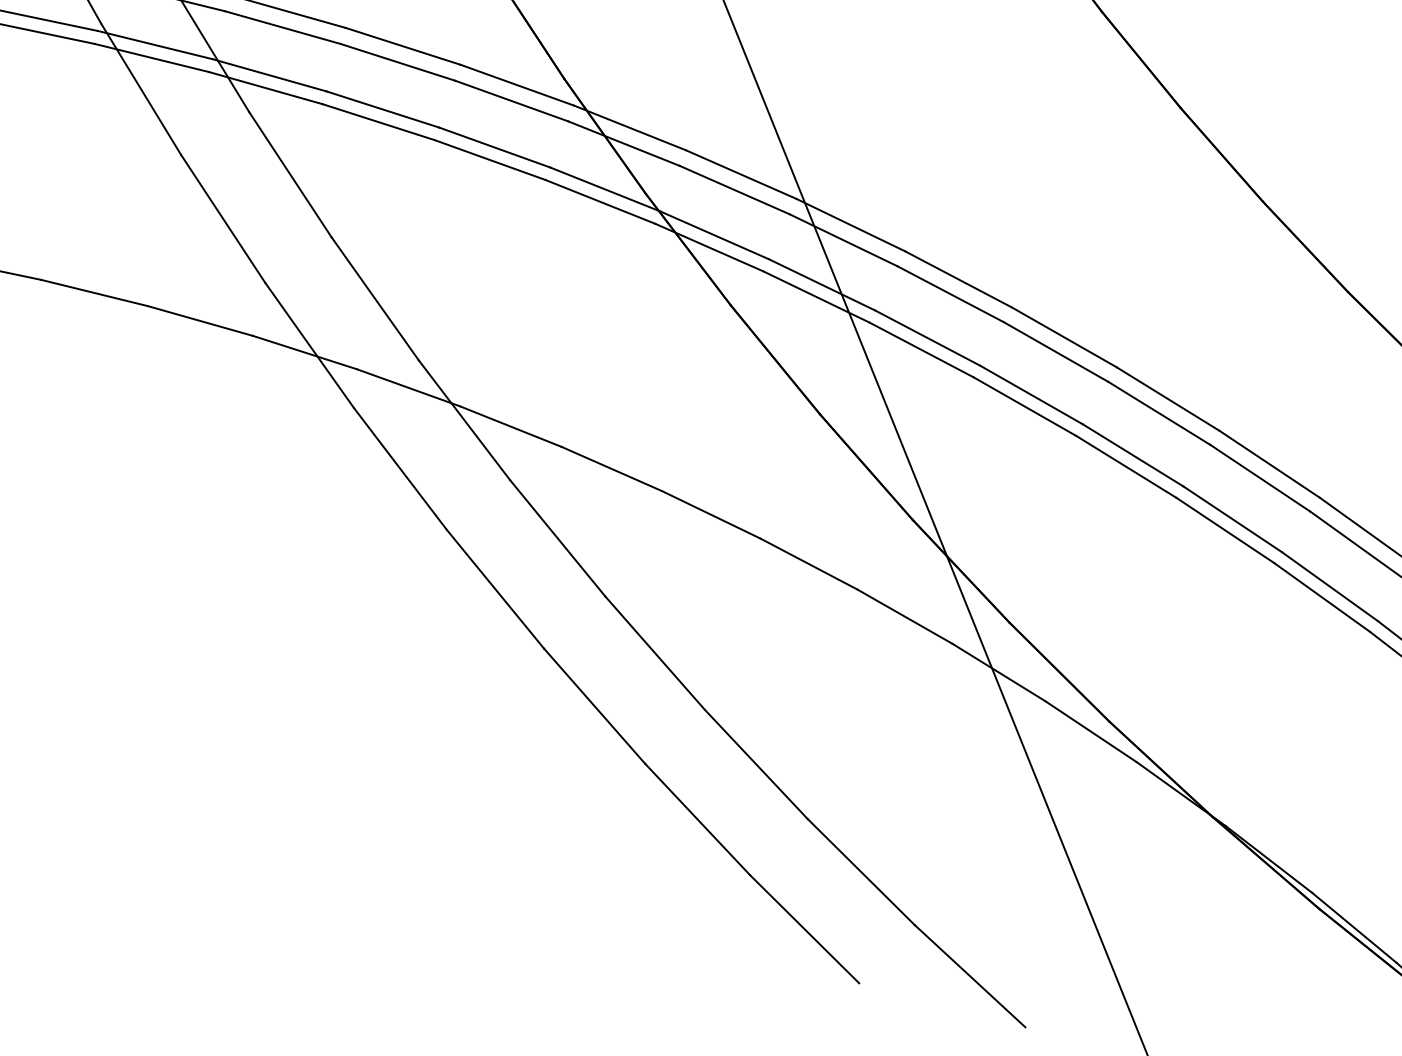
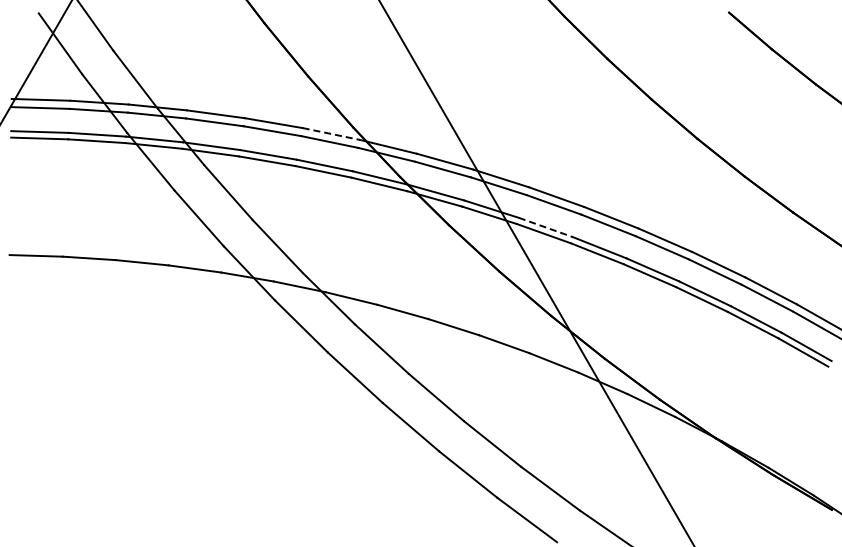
line: (517, 86) -> (331, 134), solid -> dashed
line: (926, 338) -> (545, 227), solid -> dashed

